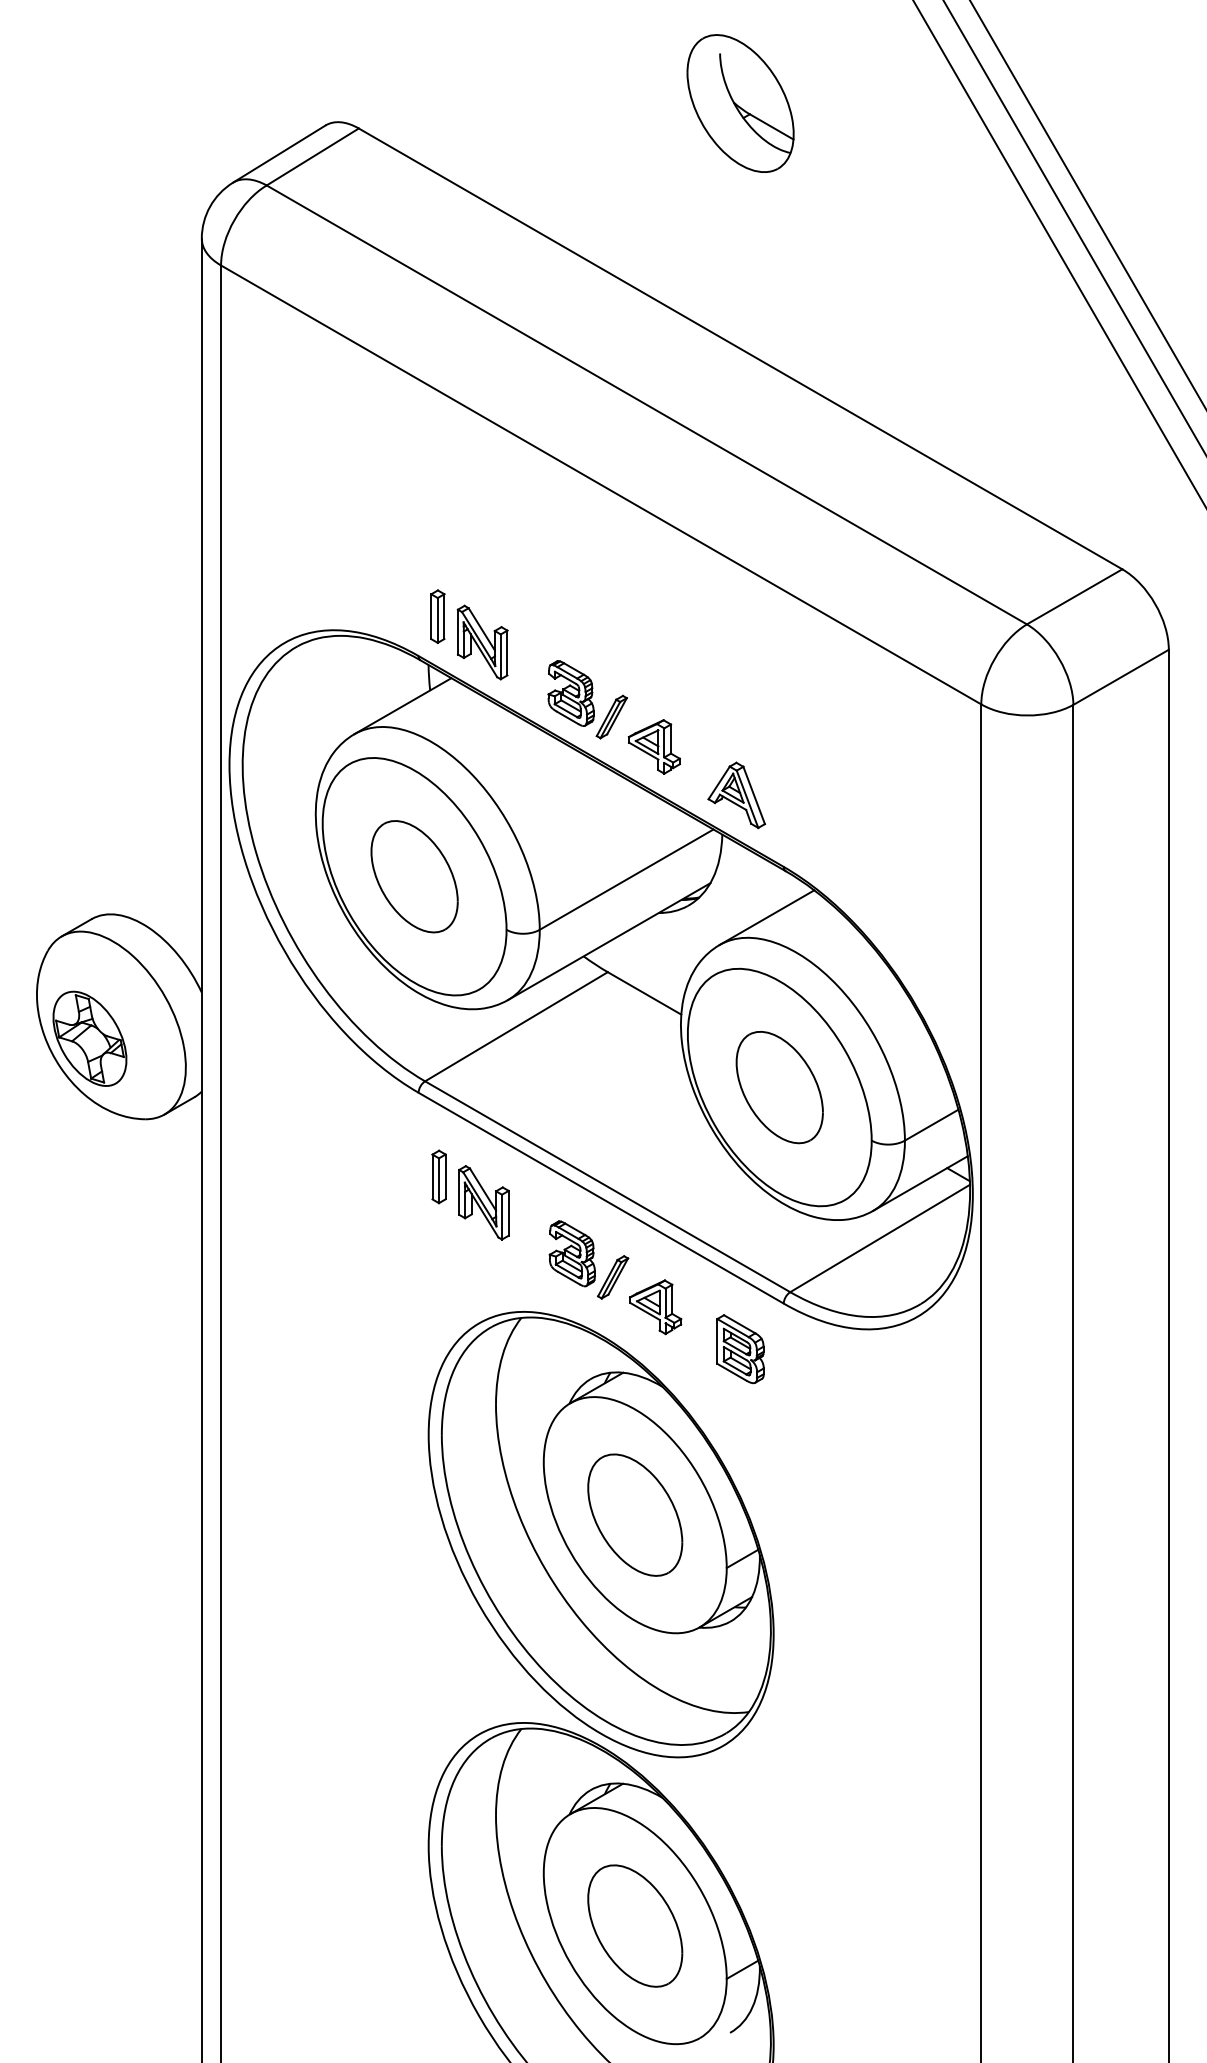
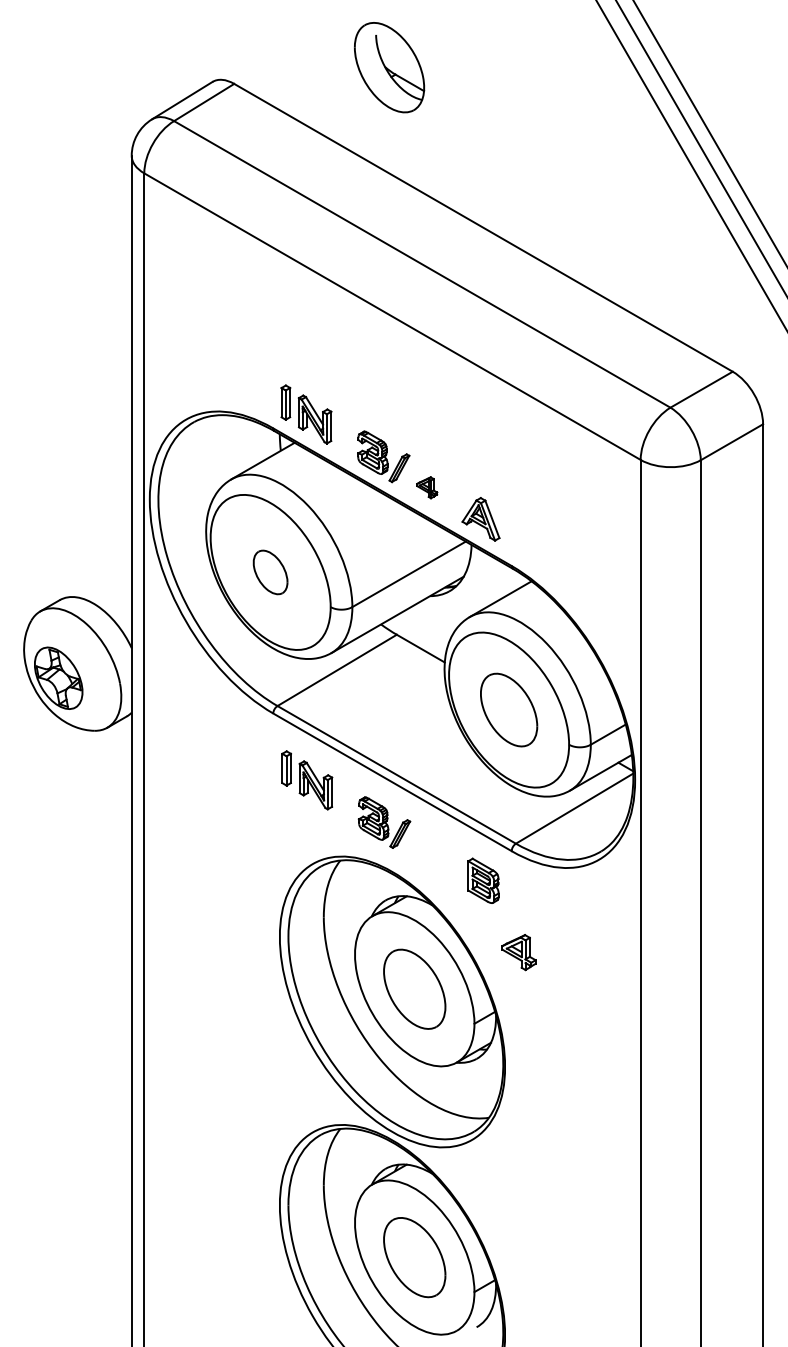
part: (740, 103) -> (389, 67), moved
part: (653, 746) -> (426, 487), size x0.6
part: (414, 876) -> (270, 572), size x0.6
part: (654, 1307) -> (518, 952), moved

